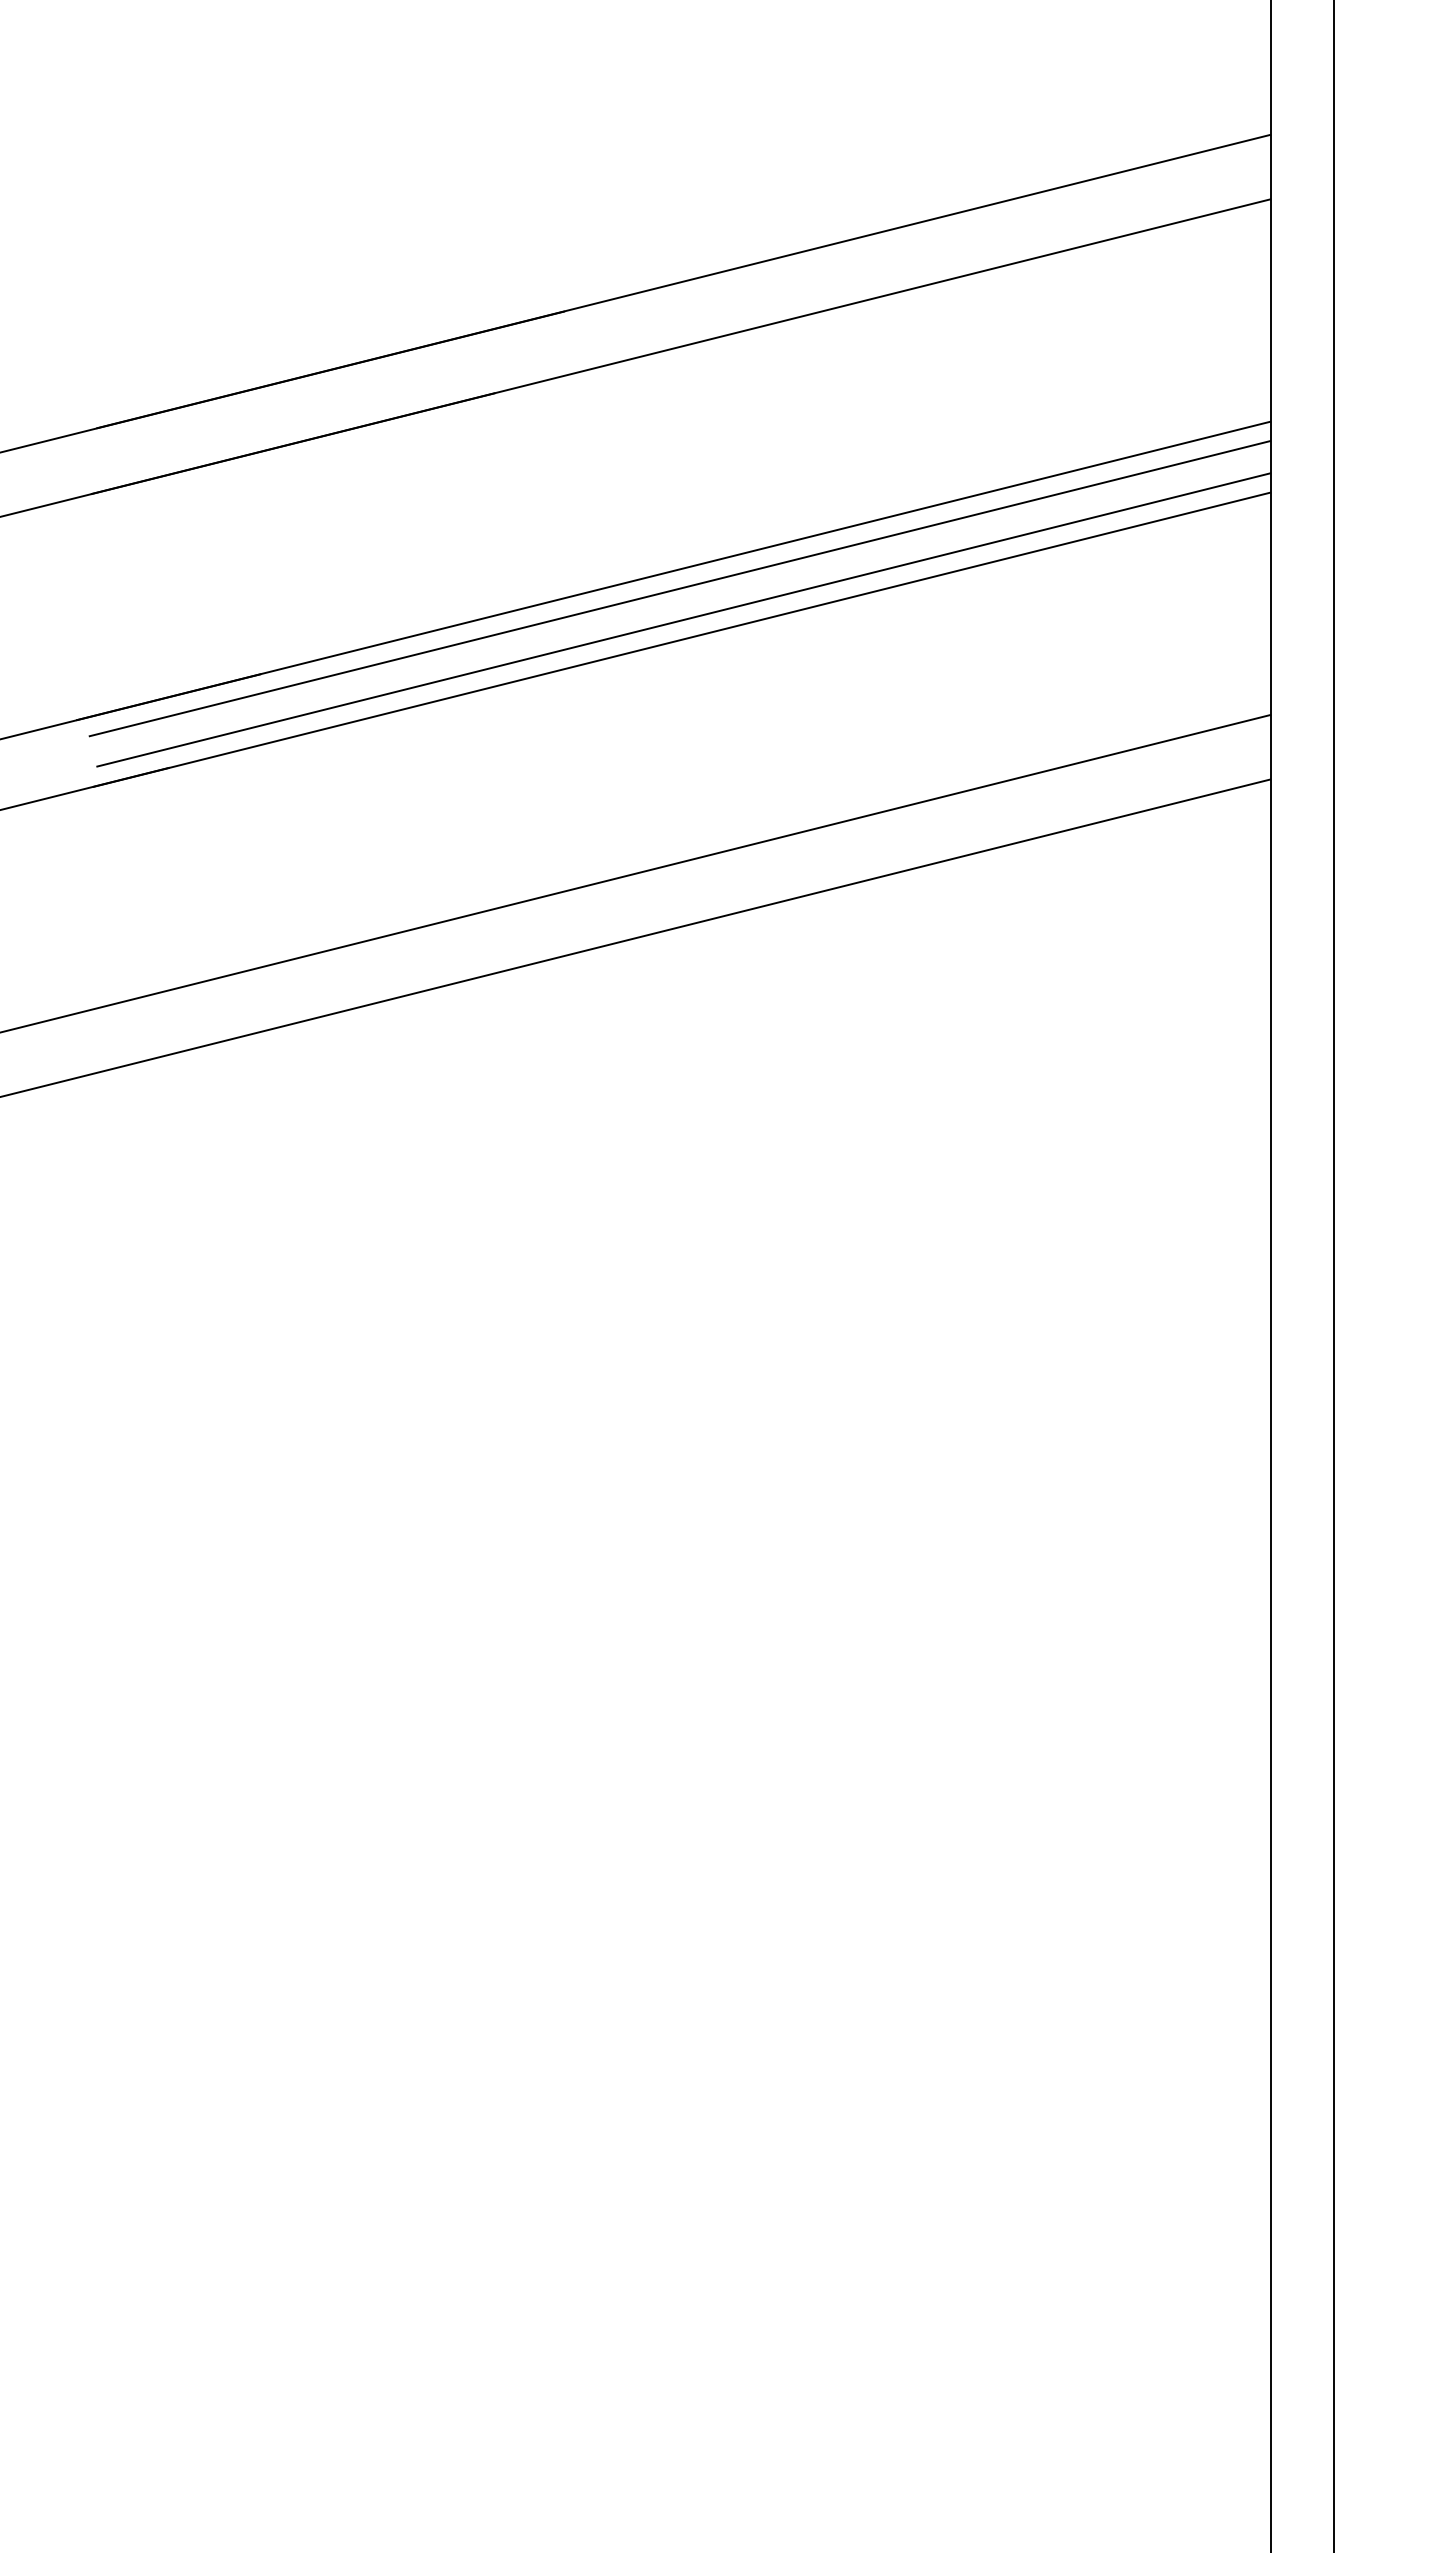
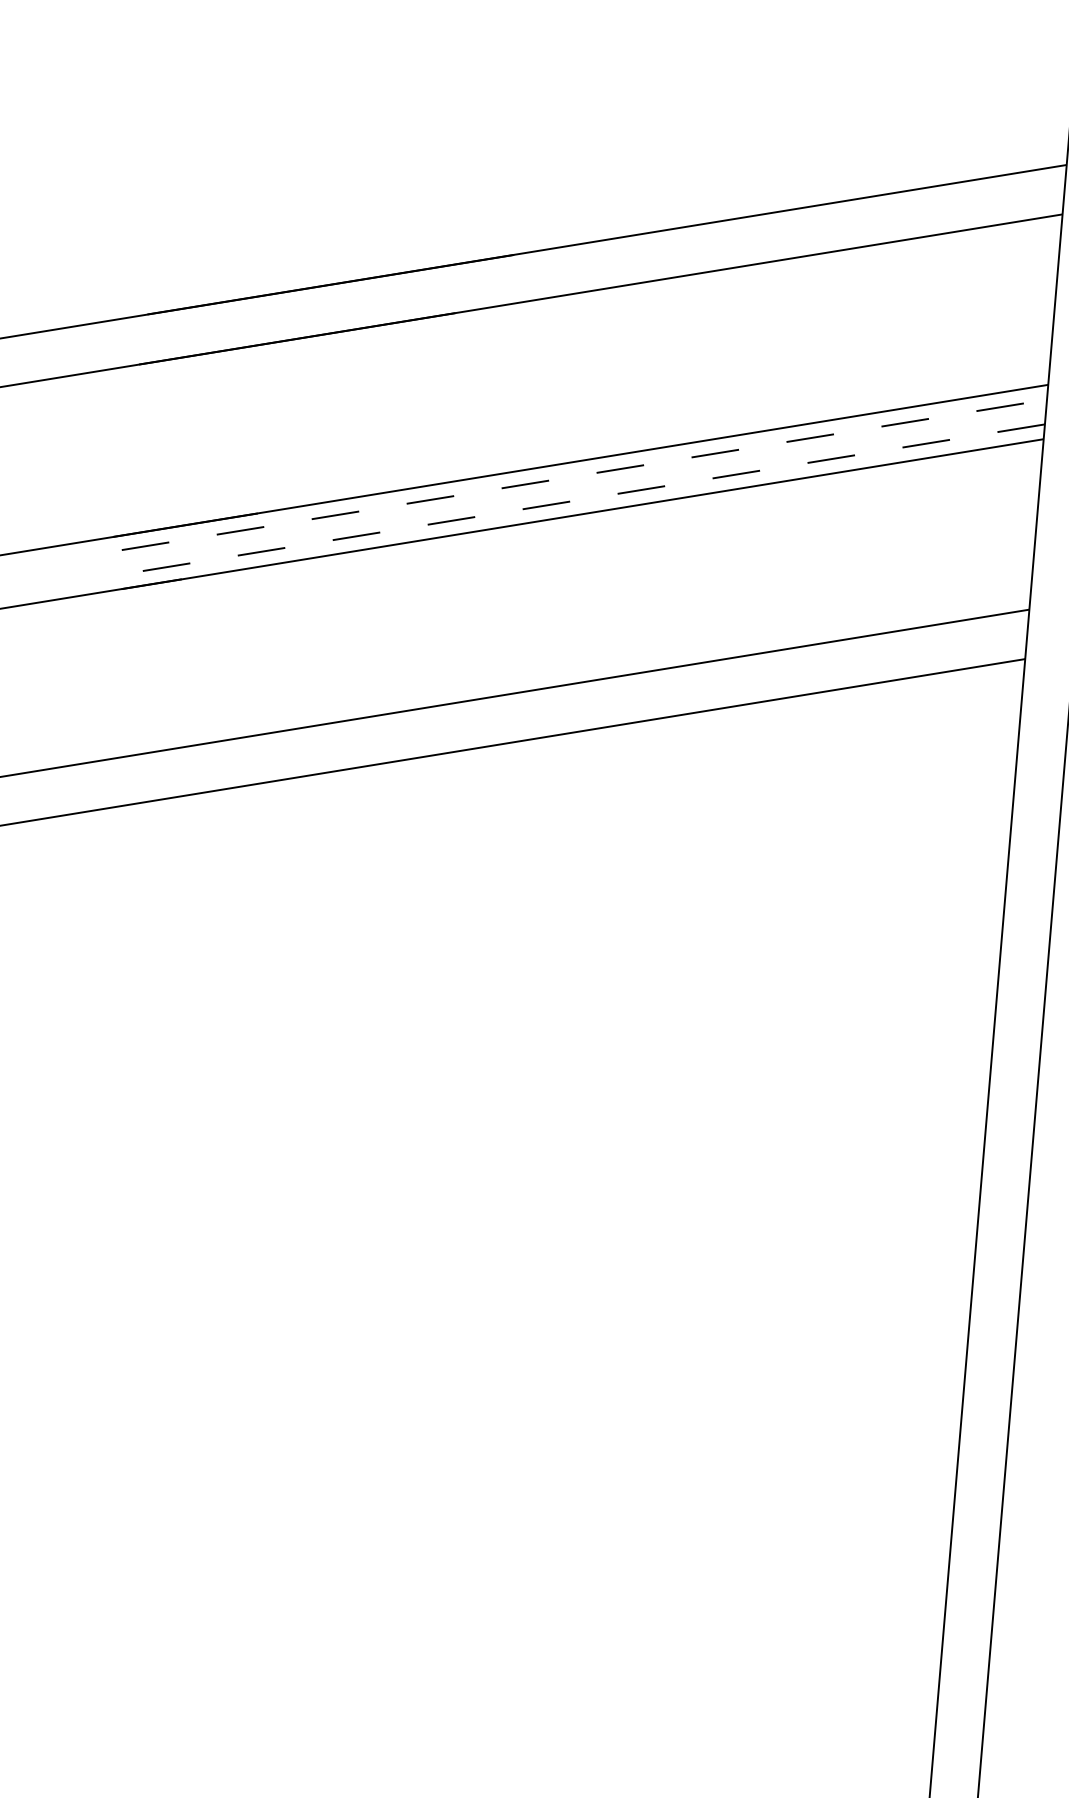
line: (680, 588) -> (584, 474), solid -> dashed
line: (683, 620) -> (585, 499), solid -> dashed

